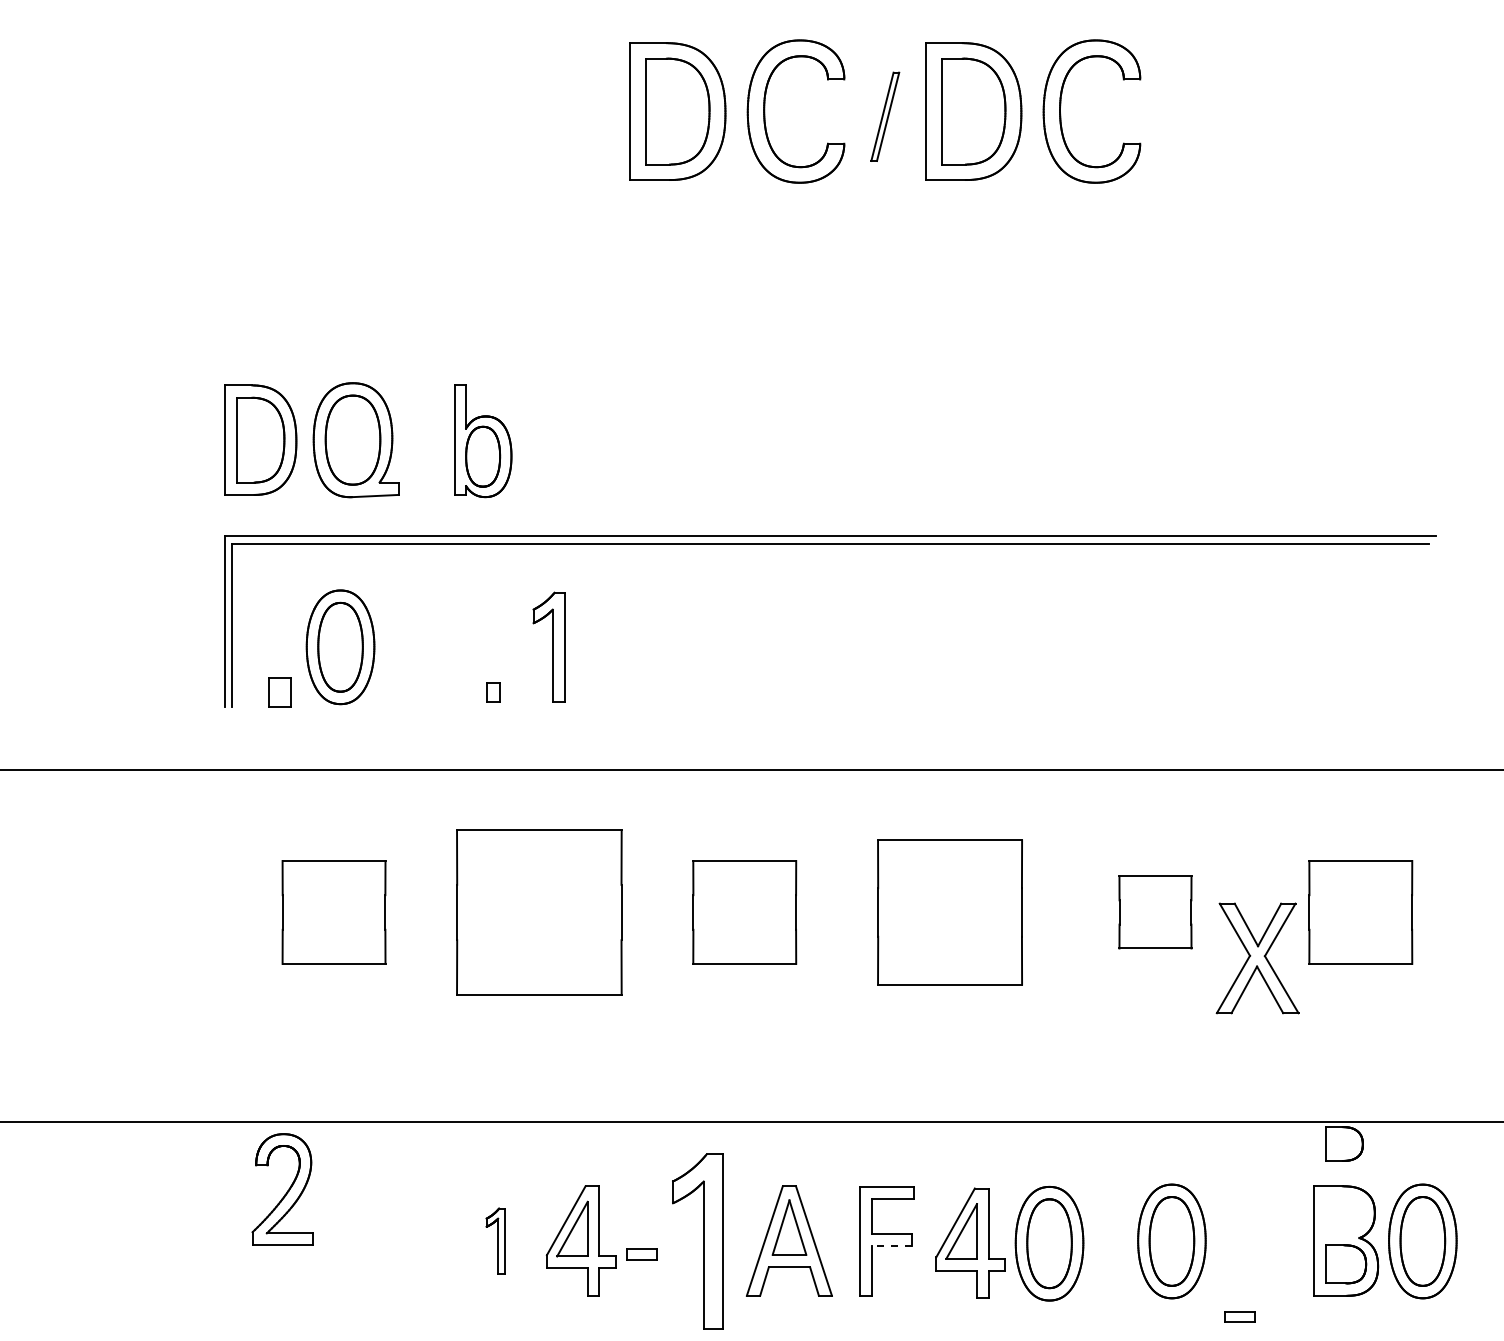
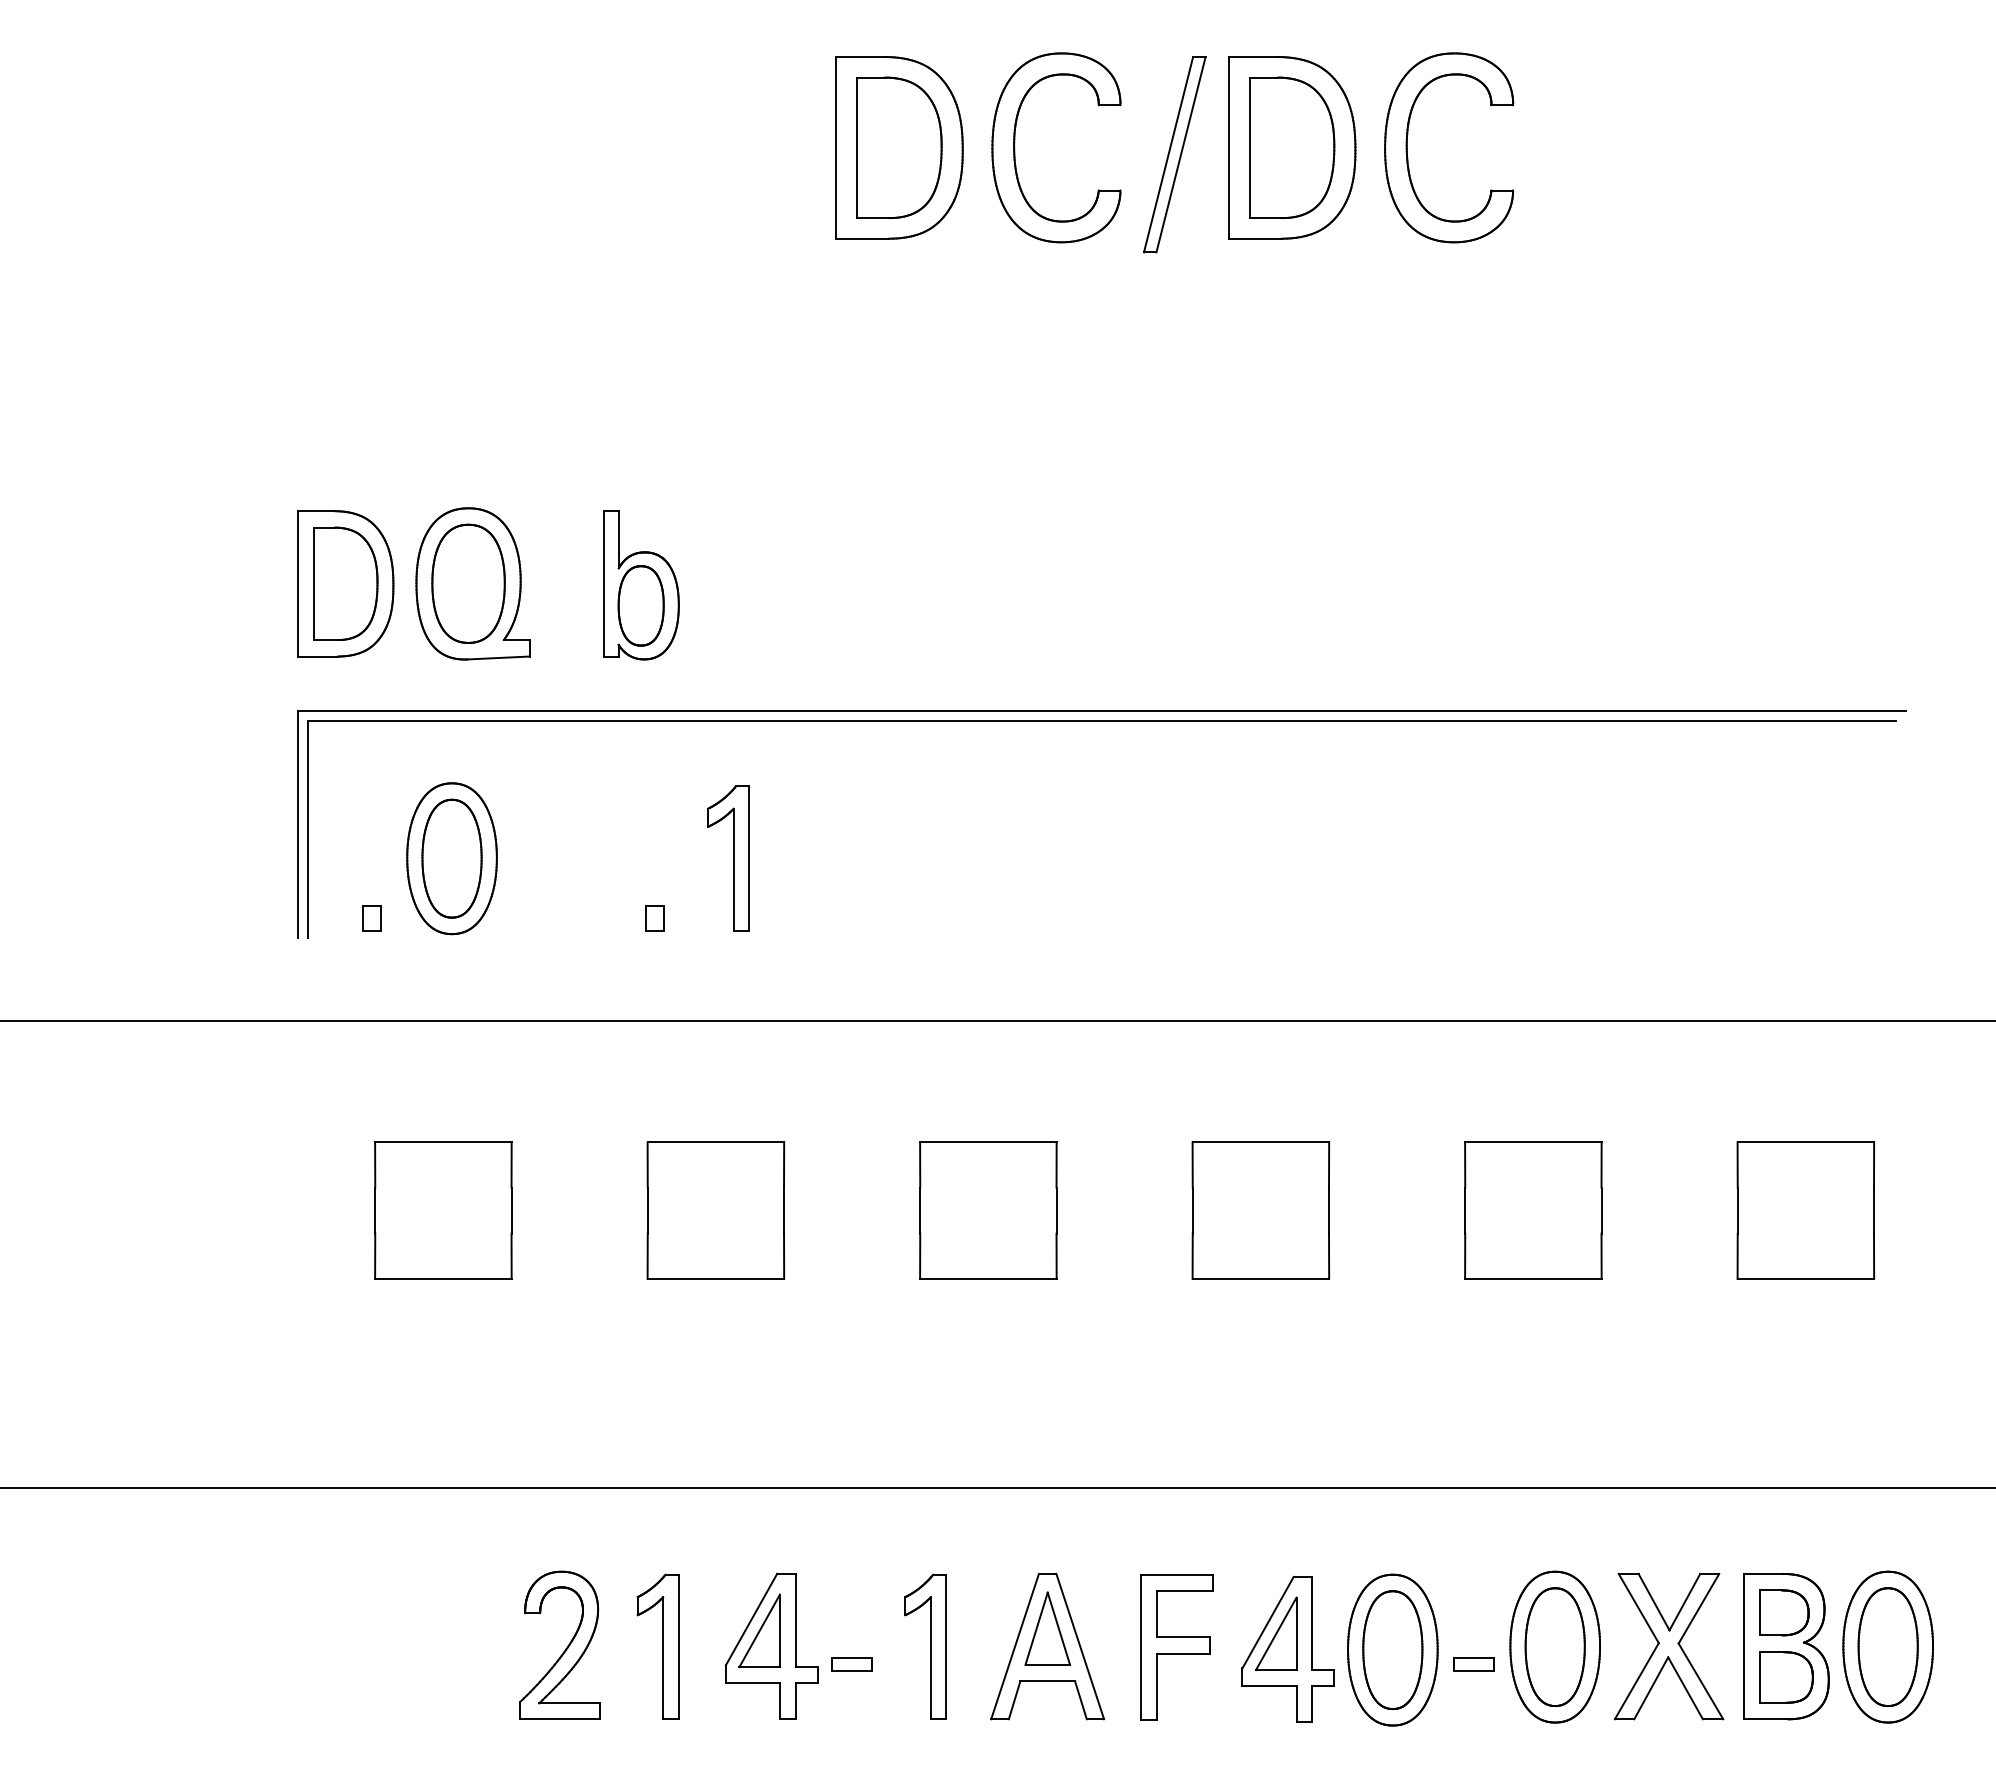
part: (885, 116) -> (1174, 154), size x1.67
part: (279, 692) -> (371, 918), size x0.62
part: (539, 912) -> (715, 1210), size x0.62
part: (949, 912) -> (1260, 1210), size x0.71
part: (1155, 912) -> (1533, 1210), size x1.43
part: (1257, 958) -> (1668, 1646), moved
part: (1344, 1143) -> (1784, 1612), moved
part: (286, 1191) -> (565, 1648), moved
part: (495, 1240) -> (657, 1646), size x1.67
part: (697, 1240) -> (925, 1646), size x0.62
line: (891, 1246) -> (1183, 1653), dashed -> solid
part: (1239, 1317) -> (1473, 1664), moved

